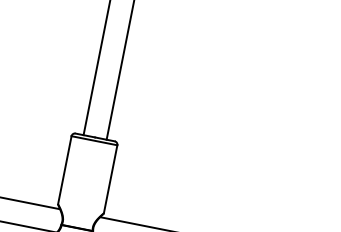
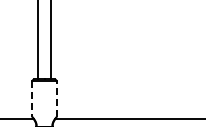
line: (64, 170) -> (32, 99), solid -> dashed
line: (110, 179) -> (56, 99), solid -> dashed

